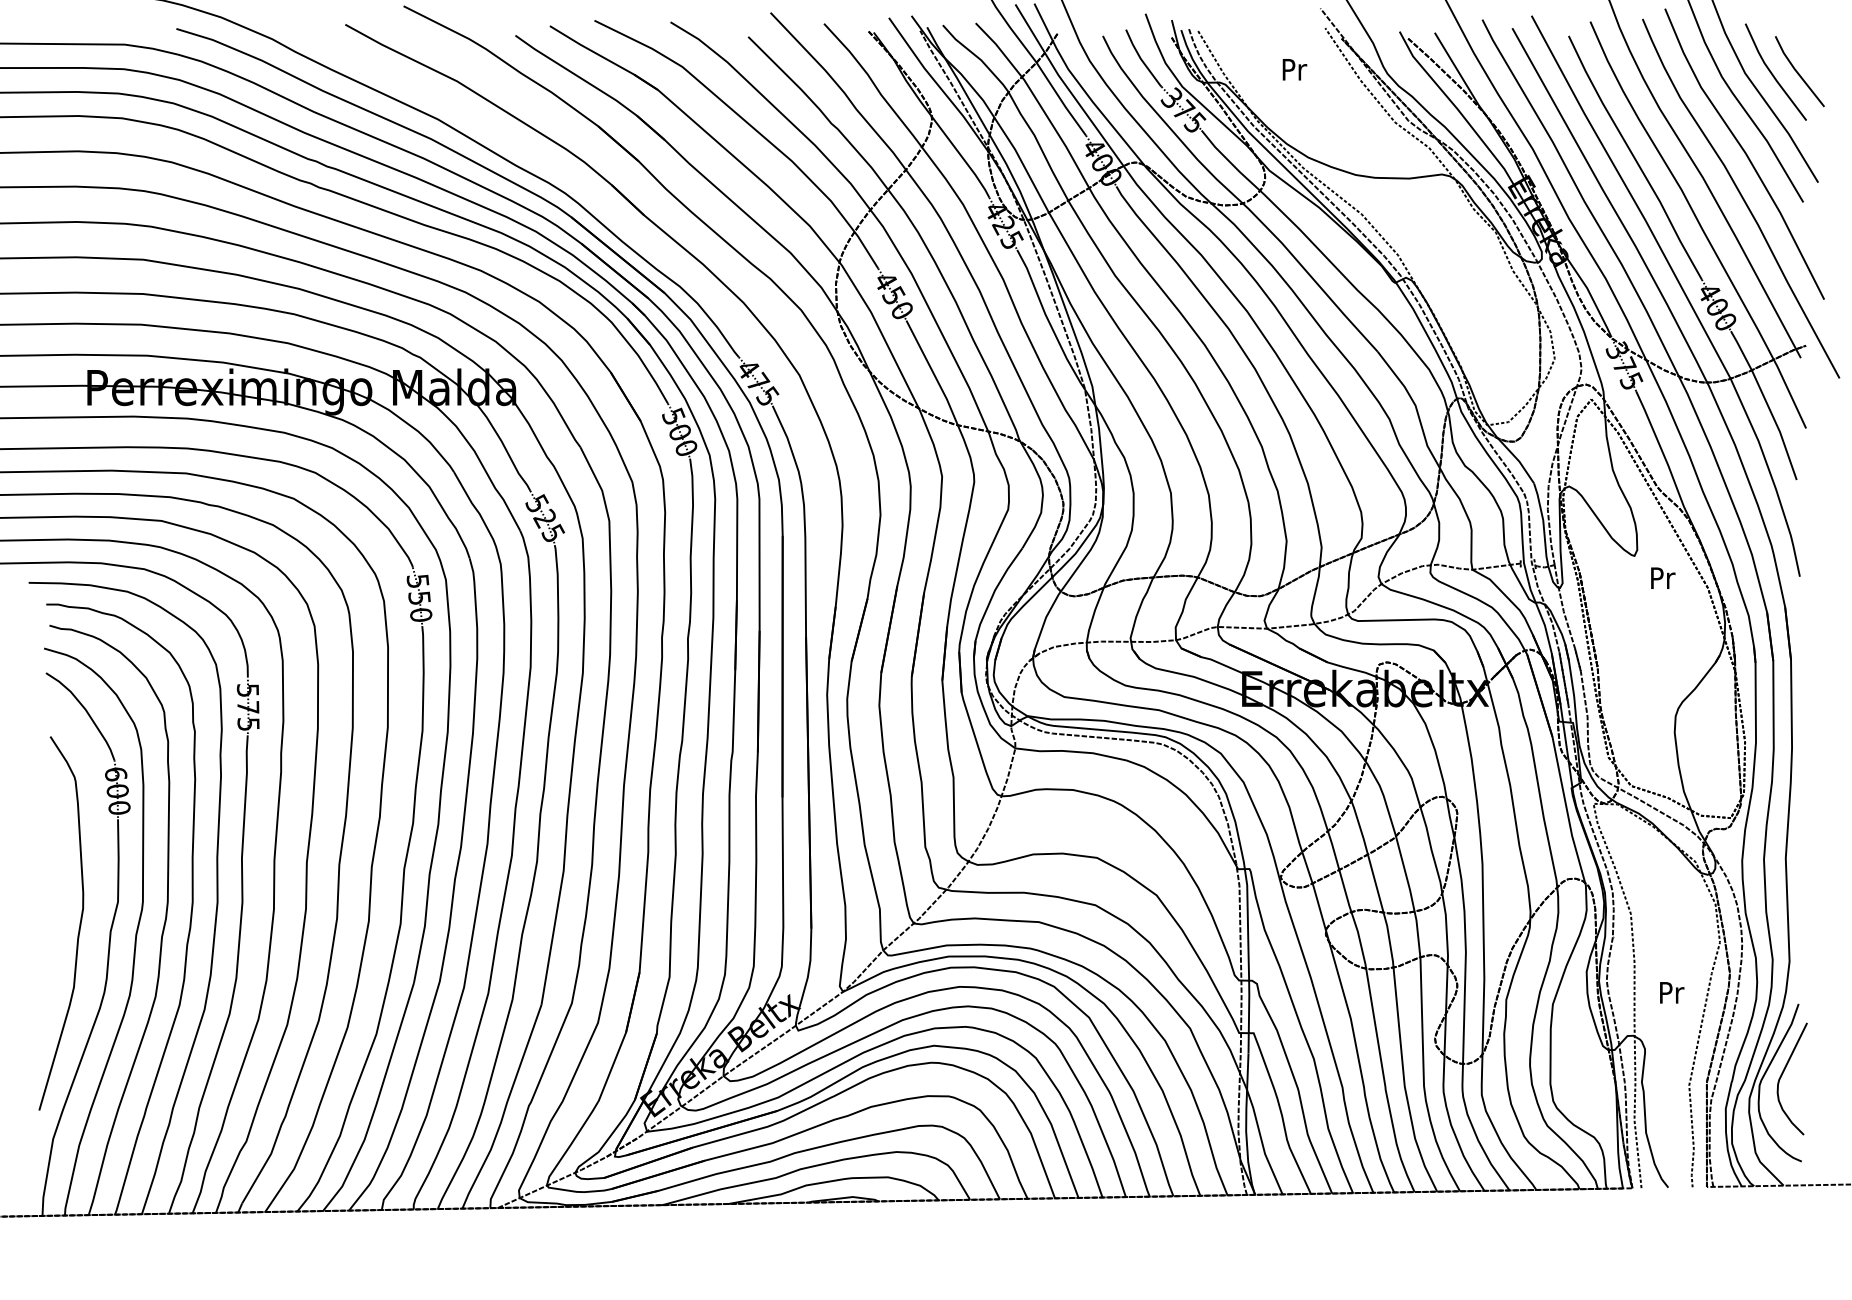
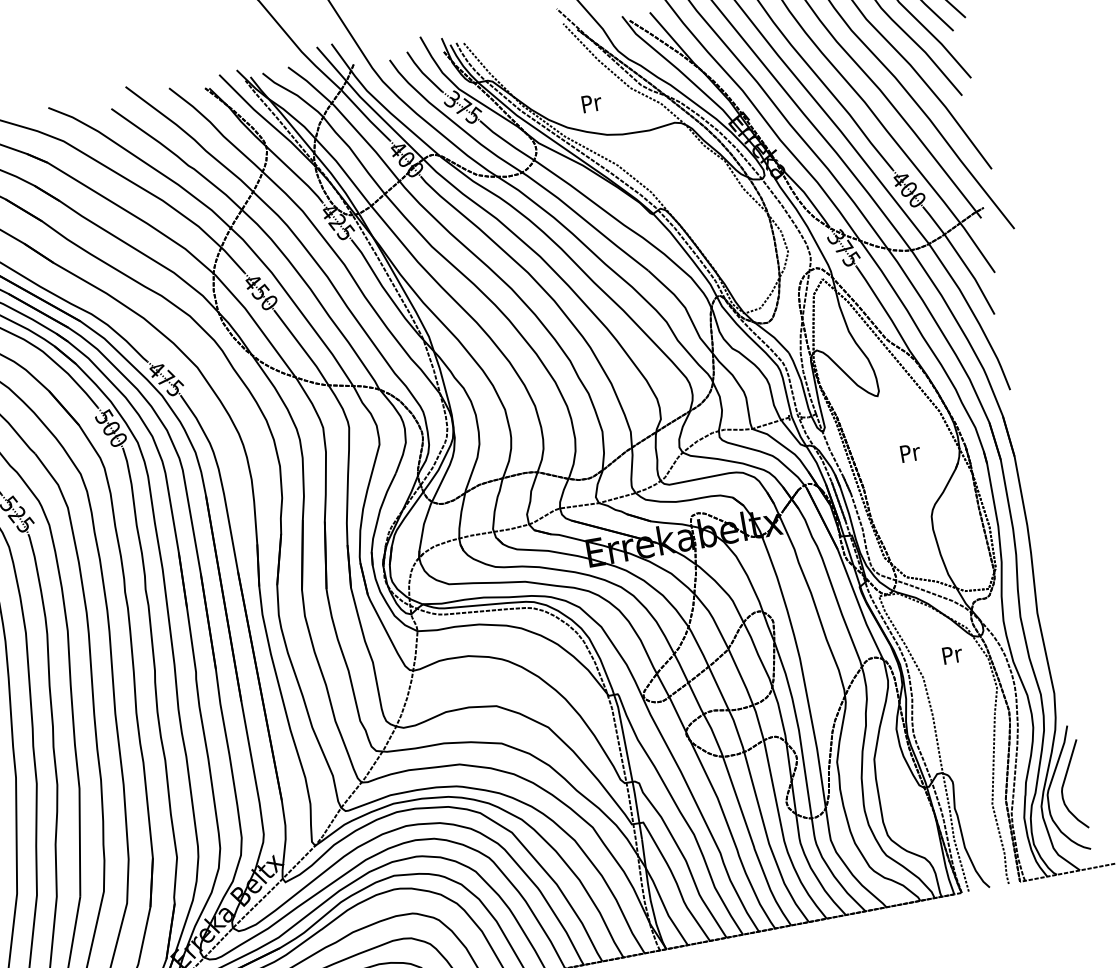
text: (1294, 69) -> (591, 103), moved
text: (1663, 577) -> (910, 452), moved
text: (1672, 992) -> (952, 654), moved

